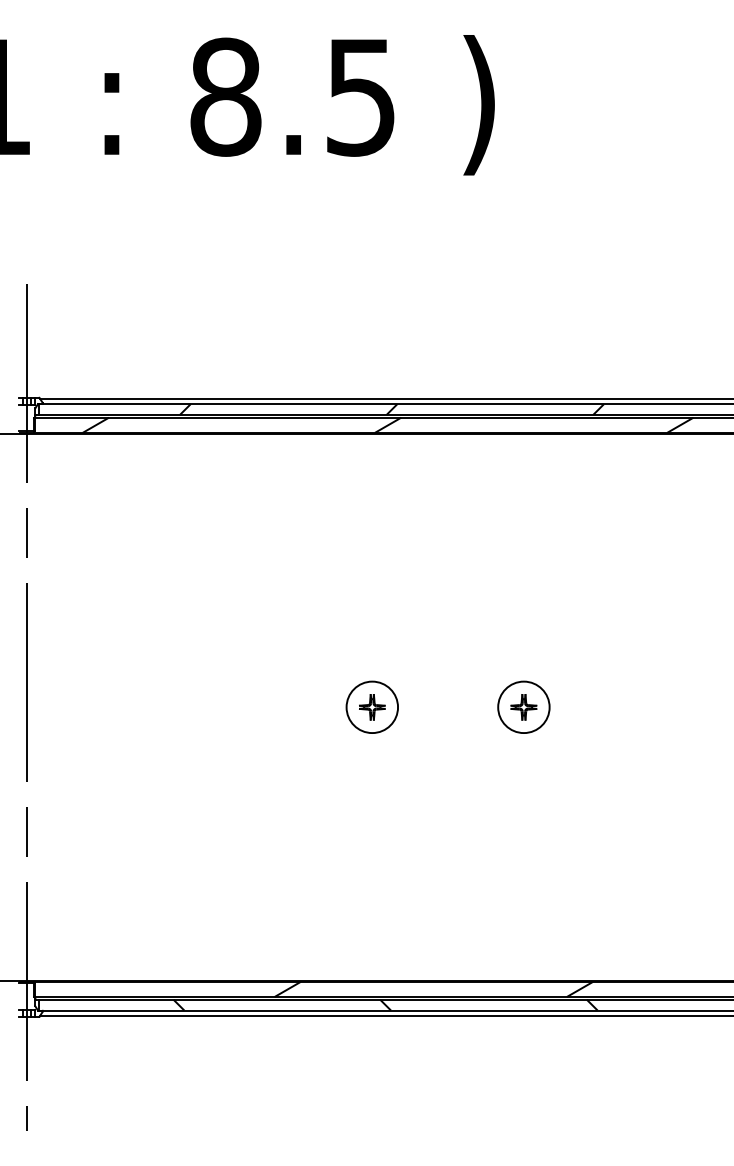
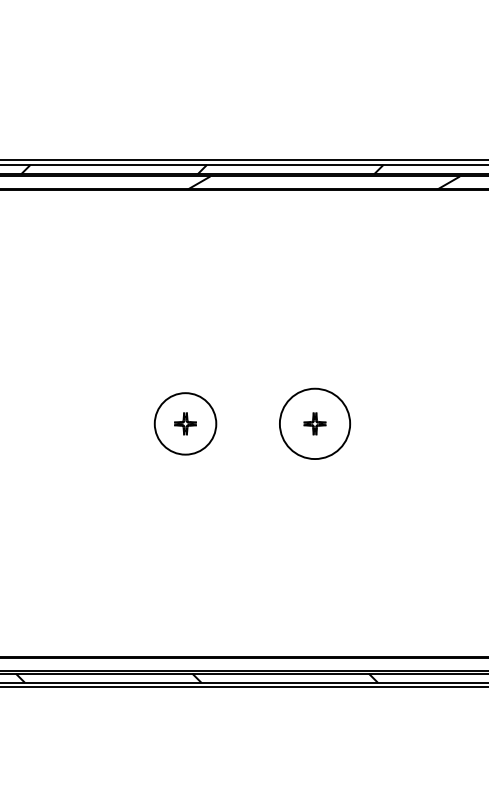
circle: (372, 707) -> (185, 424), size x1.4
circle: (523, 707) -> (314, 424), size x1.6
hatch: (433, 989) -> (237, 664), removed

